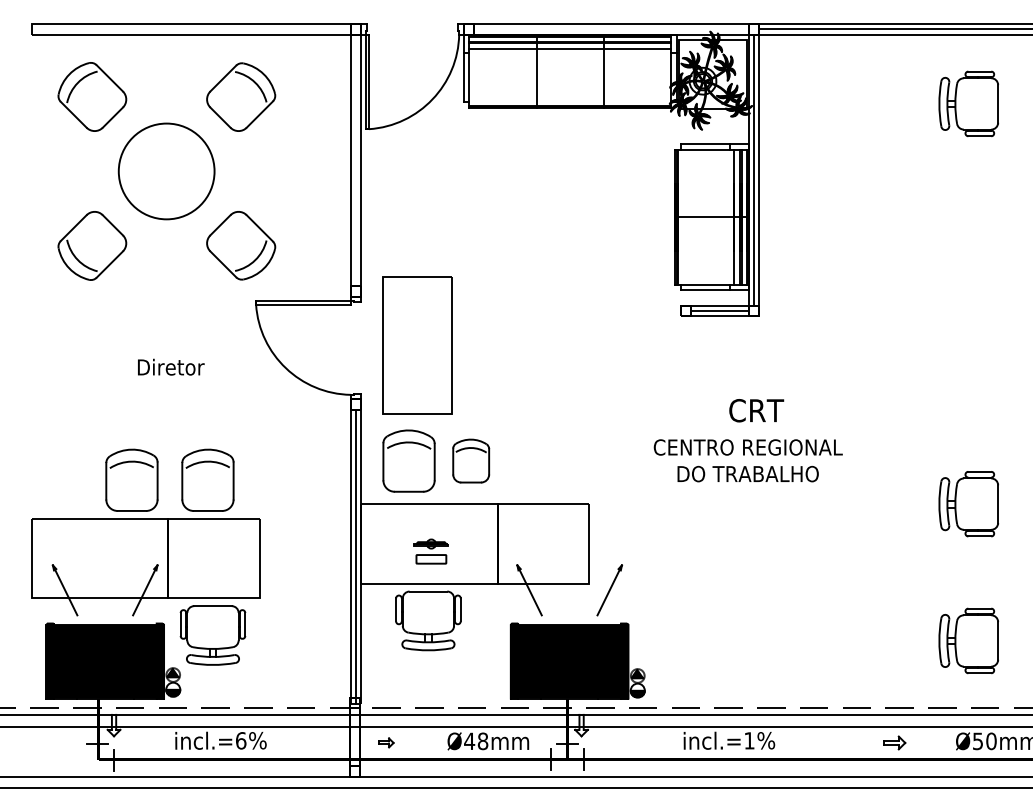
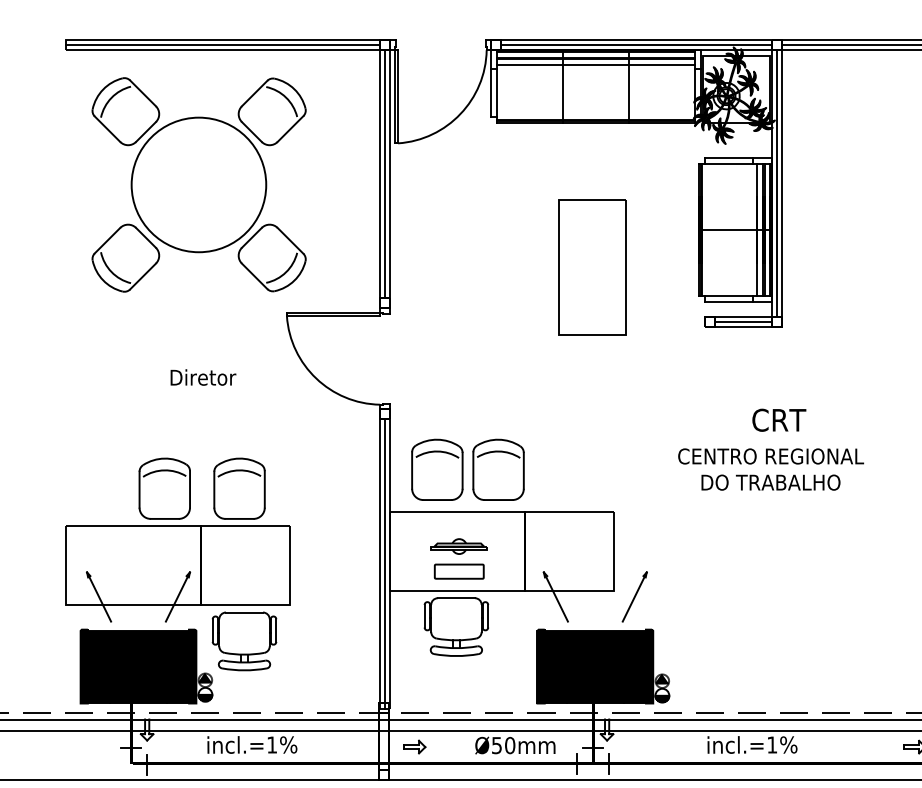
line: (190, 29) -> (222, 45), added
line: (611, 29) -> (636, 45), added
line: (355, 160) -> (384, 174), added
circle: (166, 171) -> (198, 184), size x1.43
part: (417, 345) -> (592, 267), moved
part: (470, 460) -> (497, 469), size x1.43
part: (431, 551) -> (459, 558), size x1.67
text: (241, 740) -> (272, 744), incl.=6%%% -> incl.=1%%%
text: (476, 741) -> (503, 745), Ø48mm -> Ø50mm
part: (385, 742) -> (414, 746), size x1.43

